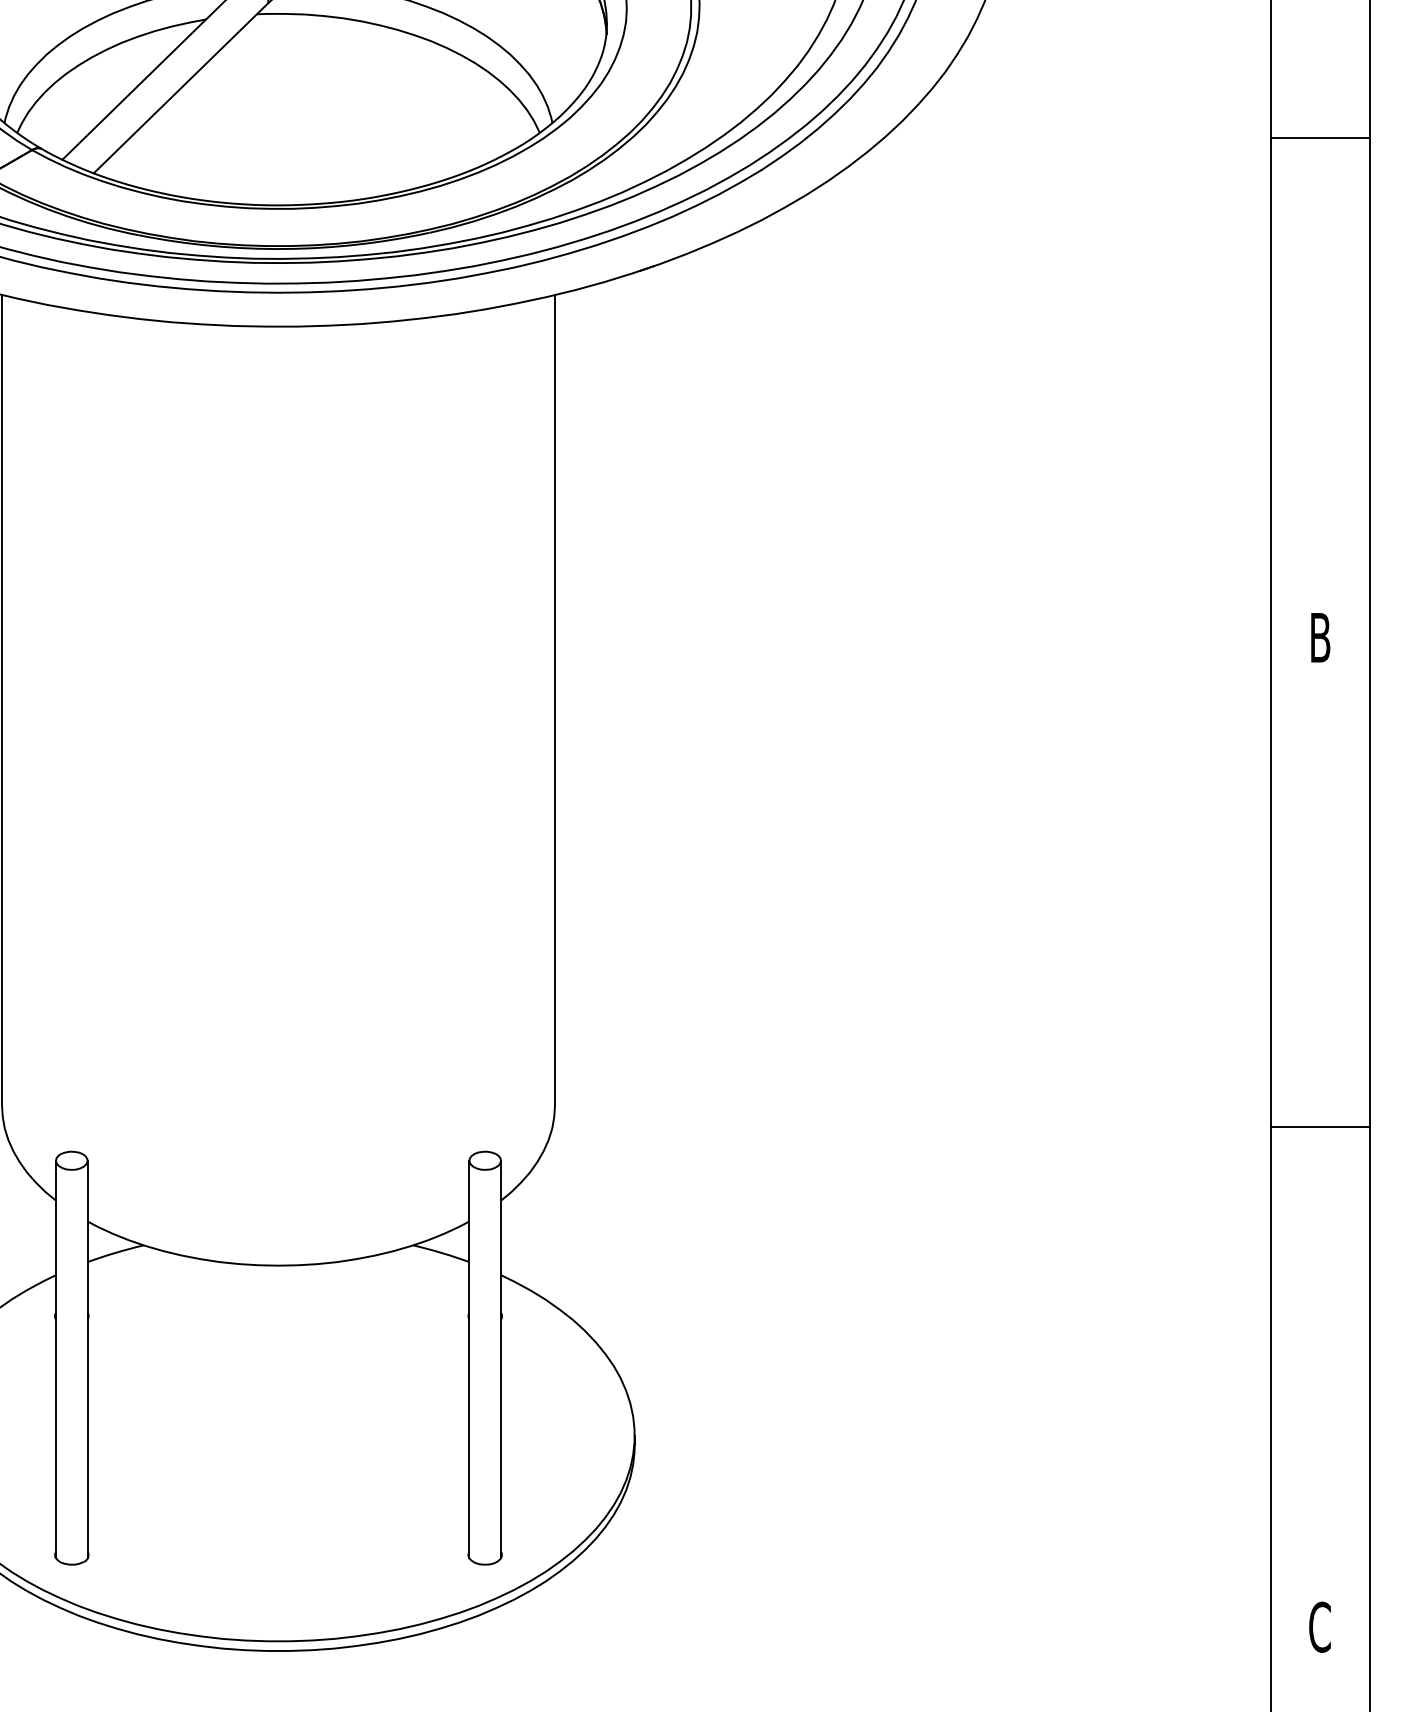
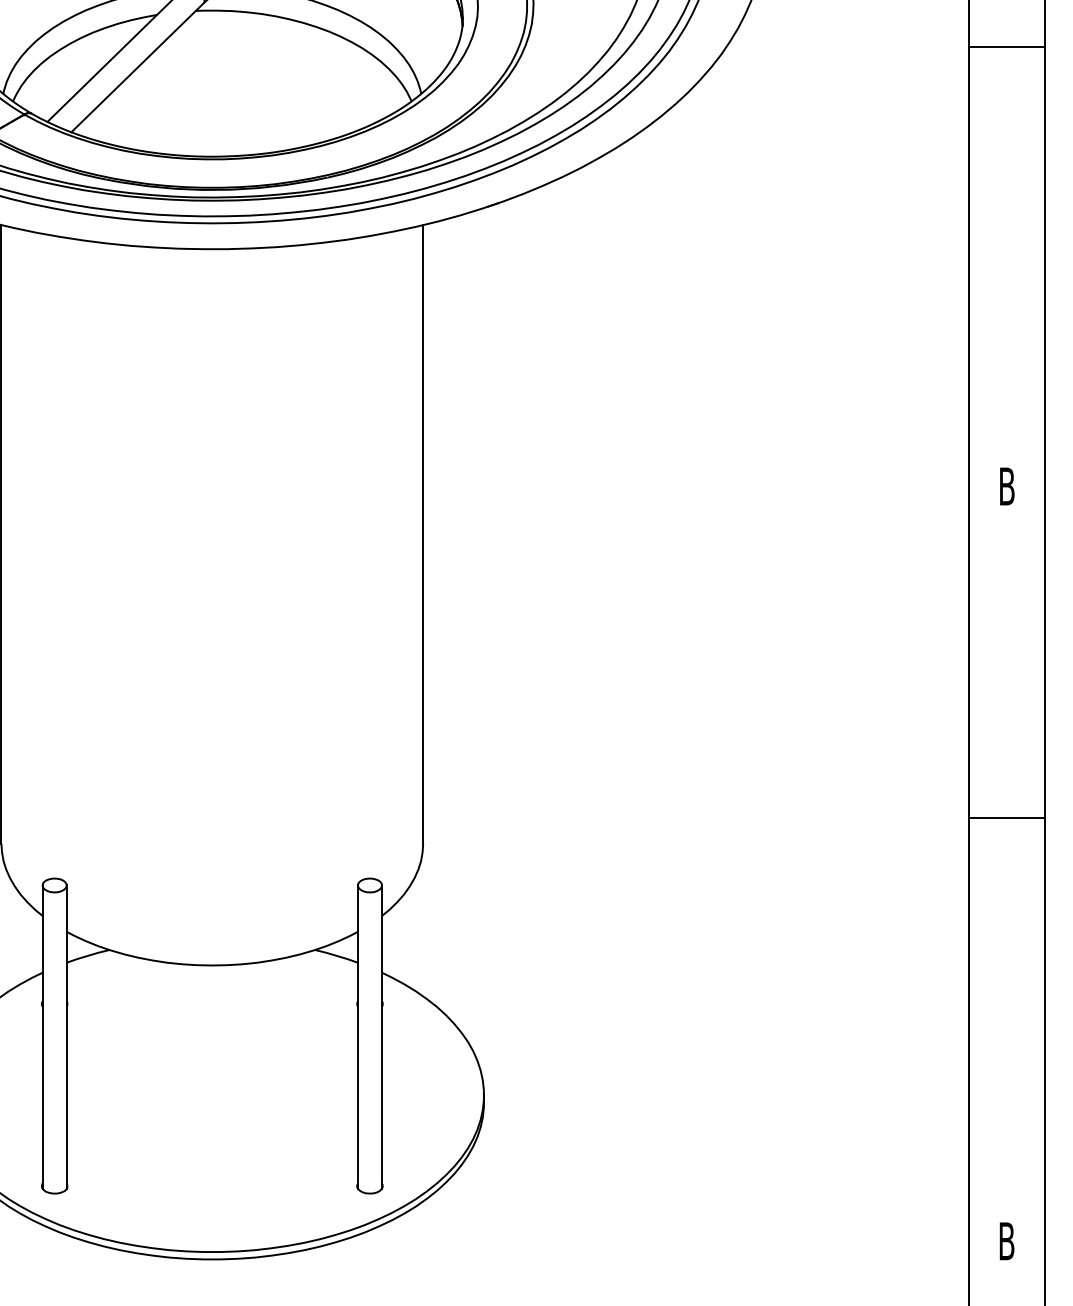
line: (1320, 137) -> (1007, 46), moved
line: (1320, 1127) -> (1007, 818), moved
text: (1319, 1626) -> (1006, 1240), C -> B

